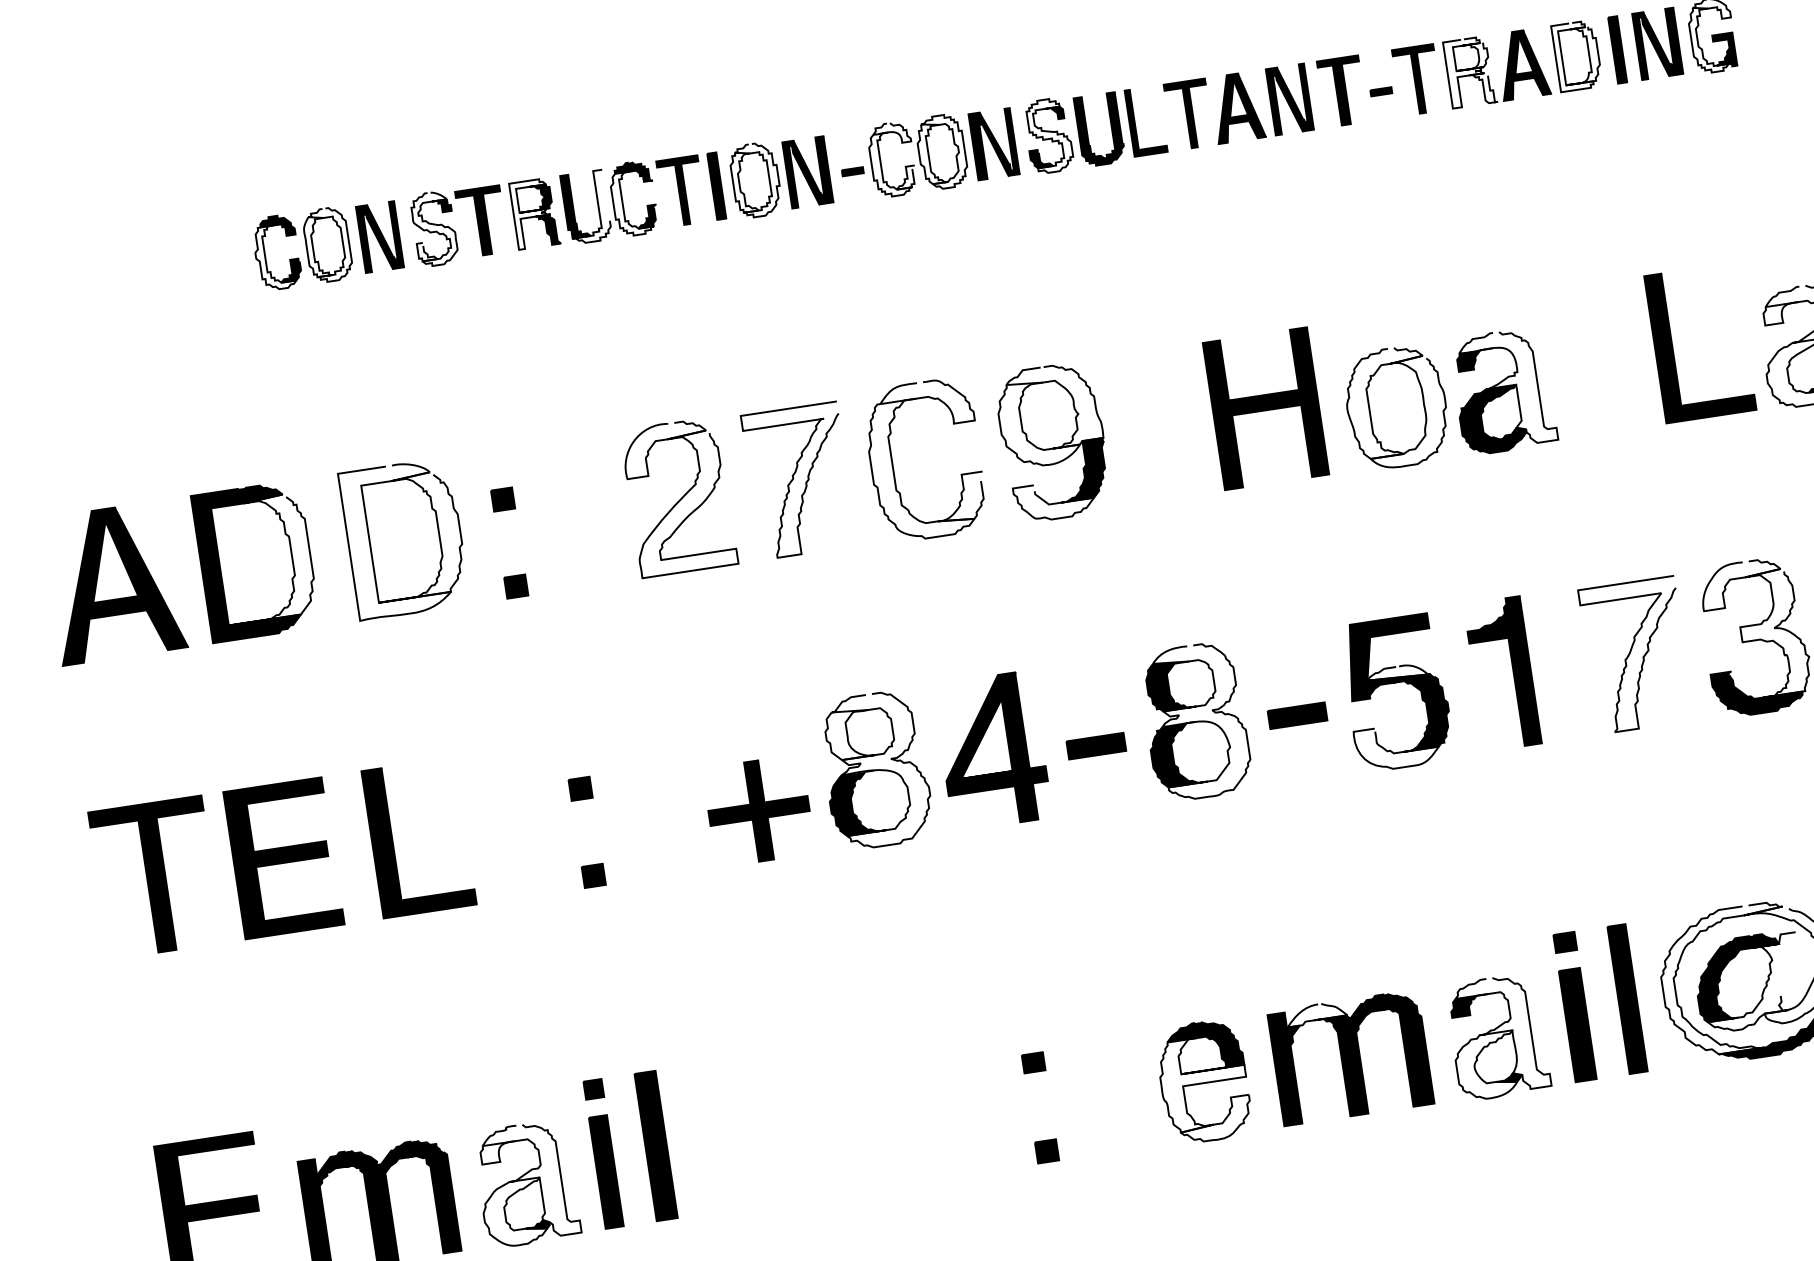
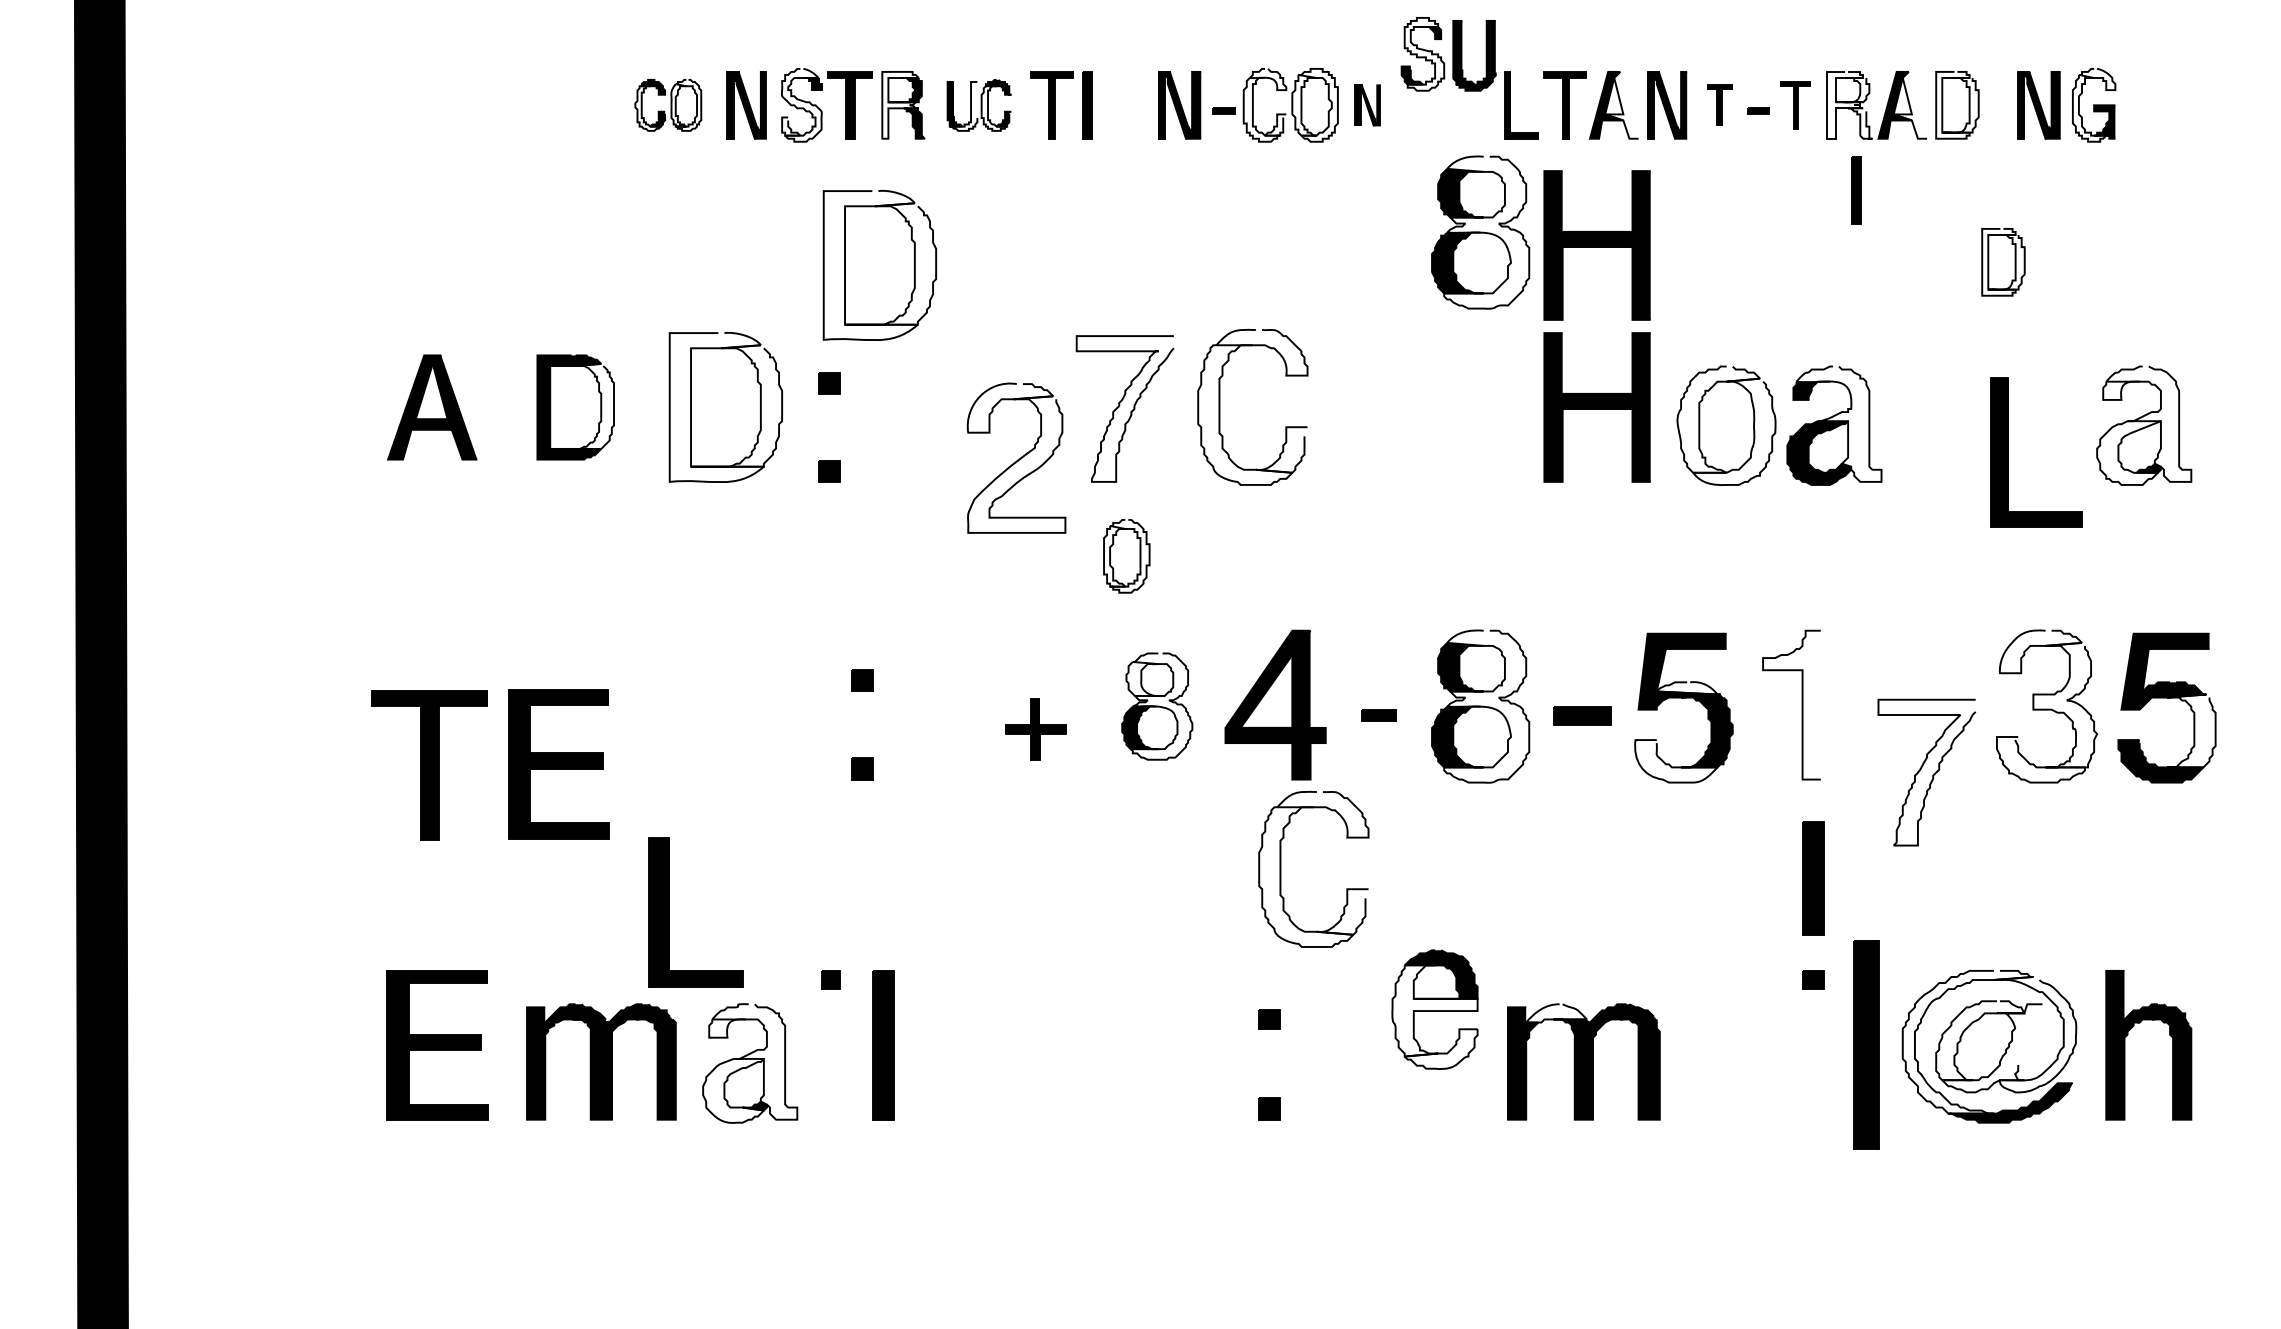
part: (1617, 50) -> (1856, 190), moved
fill: (1530, 62) -> (1910, 104), removed
part: (1417, 80) -> (1795, 105), size x0.7
part: (1341, 91) -> (1719, 105), size x0.6
fill: (1244, 105) -> (1621, 104), removed
part: (1073, 132) -> (1448, 54), moved
part: (993, 144) -> (1367, 105), size x0.6
part: (755, 180) -> (1126, 556), moved
part: (610, 202) -> (979, 105), size x0.7
part: (1646, 204) -> (2003, 262), added
part: (302, 248) -> (668, 105), size x0.7
part: (1241, 248) -> (1596, 245), added
part: (1124, 253) -> (1480, 232), added
part: (1672, 347) -> (2008, 452), moved
part: (535, 375) -> (879, 265), added
part: (1053, 441) -> (1382, 408), removed
part: (678, 496) -> (1016, 457), moved
part: (255, 561) -> (575, 407), size x0.7
part: (114, 582) -> (432, 407), size x0.7
curve: (1631, 652) -> (1921, 769), moved
fill: (1502, 673) -> (1791, 704), removed
fill: (1757, 690) -> (2040, 759), removed
part: (1095, 745) -> (1378, 715), size x0.6
part: (876, 770) -> (1157, 706), size x0.7
part: (758, 811) -> (1035, 729), size x0.6
part: (393, 842) -> (669, 912), moved
part: (283, 858) -> (558, 764), moved
part: (156, 877) -> (429, 765), moved
part: (1022, 911) -> (1281, 868), added
fill: (1739, 977) -> (1980, 1040), removed
part: (1626, 999) -> (1865, 1045), size x1.4
part: (1578, 1024) -> (1813, 878), moved
part: (1497, 1037) -> (1732, 1063), removed
part: (1203, 1081) -> (1434, 1009), moved
part: (606, 1171) -> (830, 1063), removed

